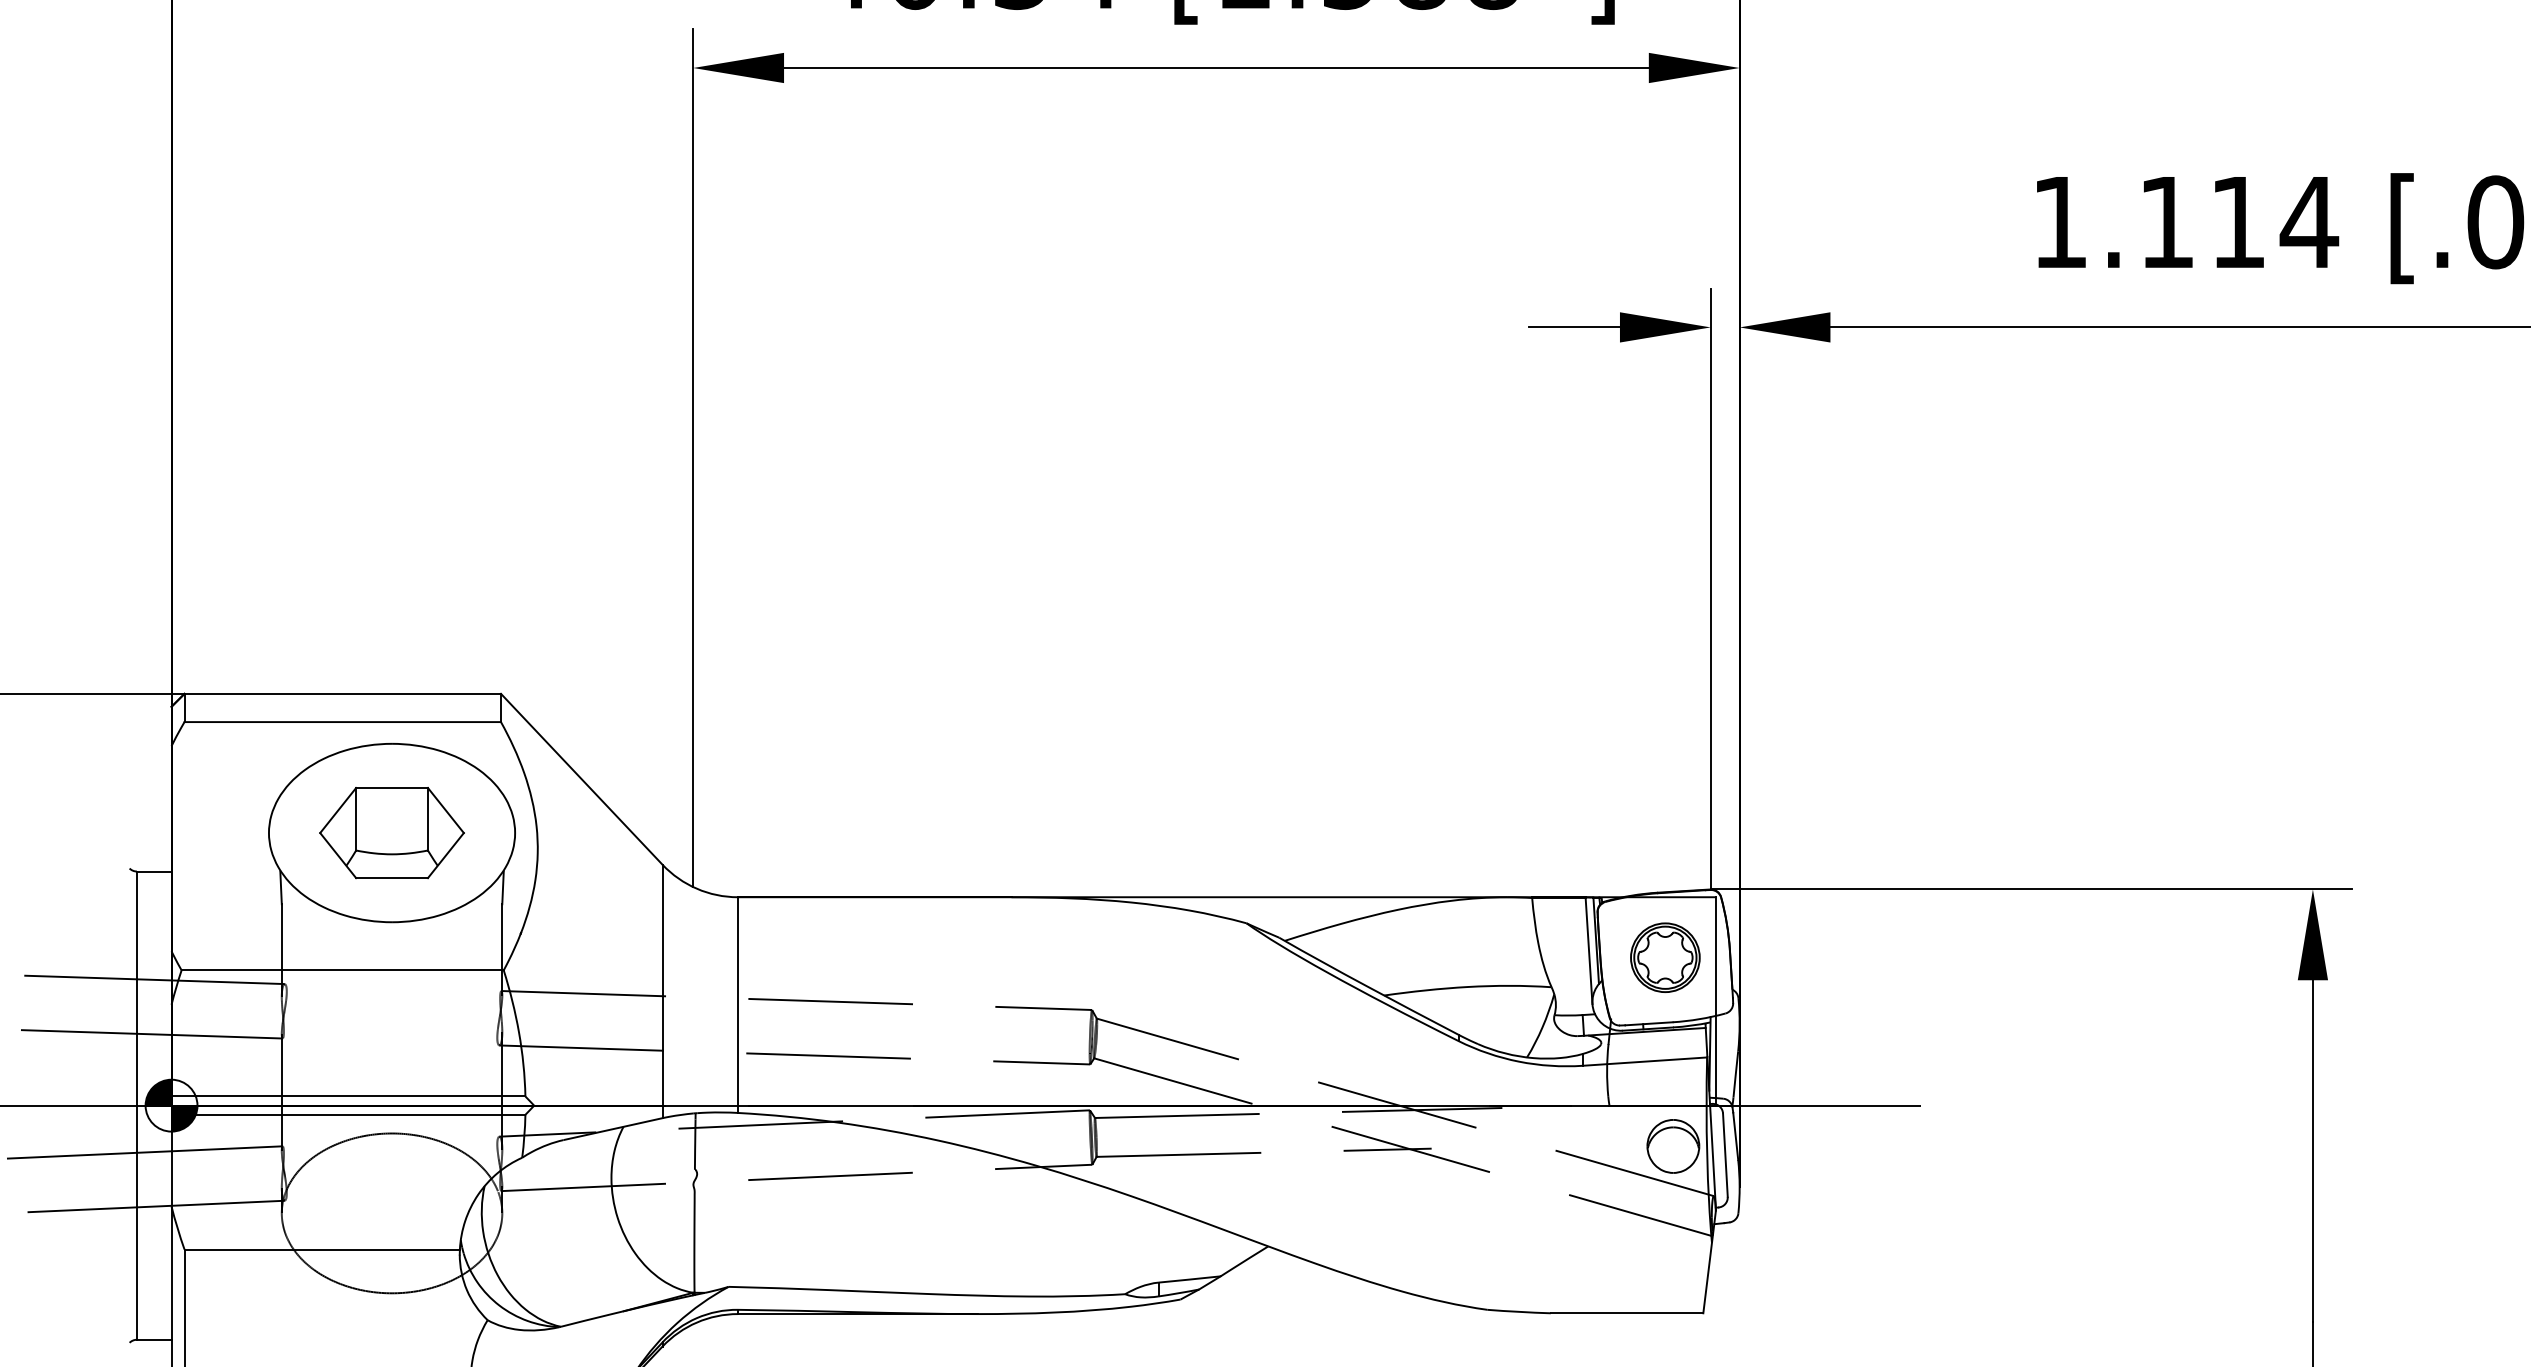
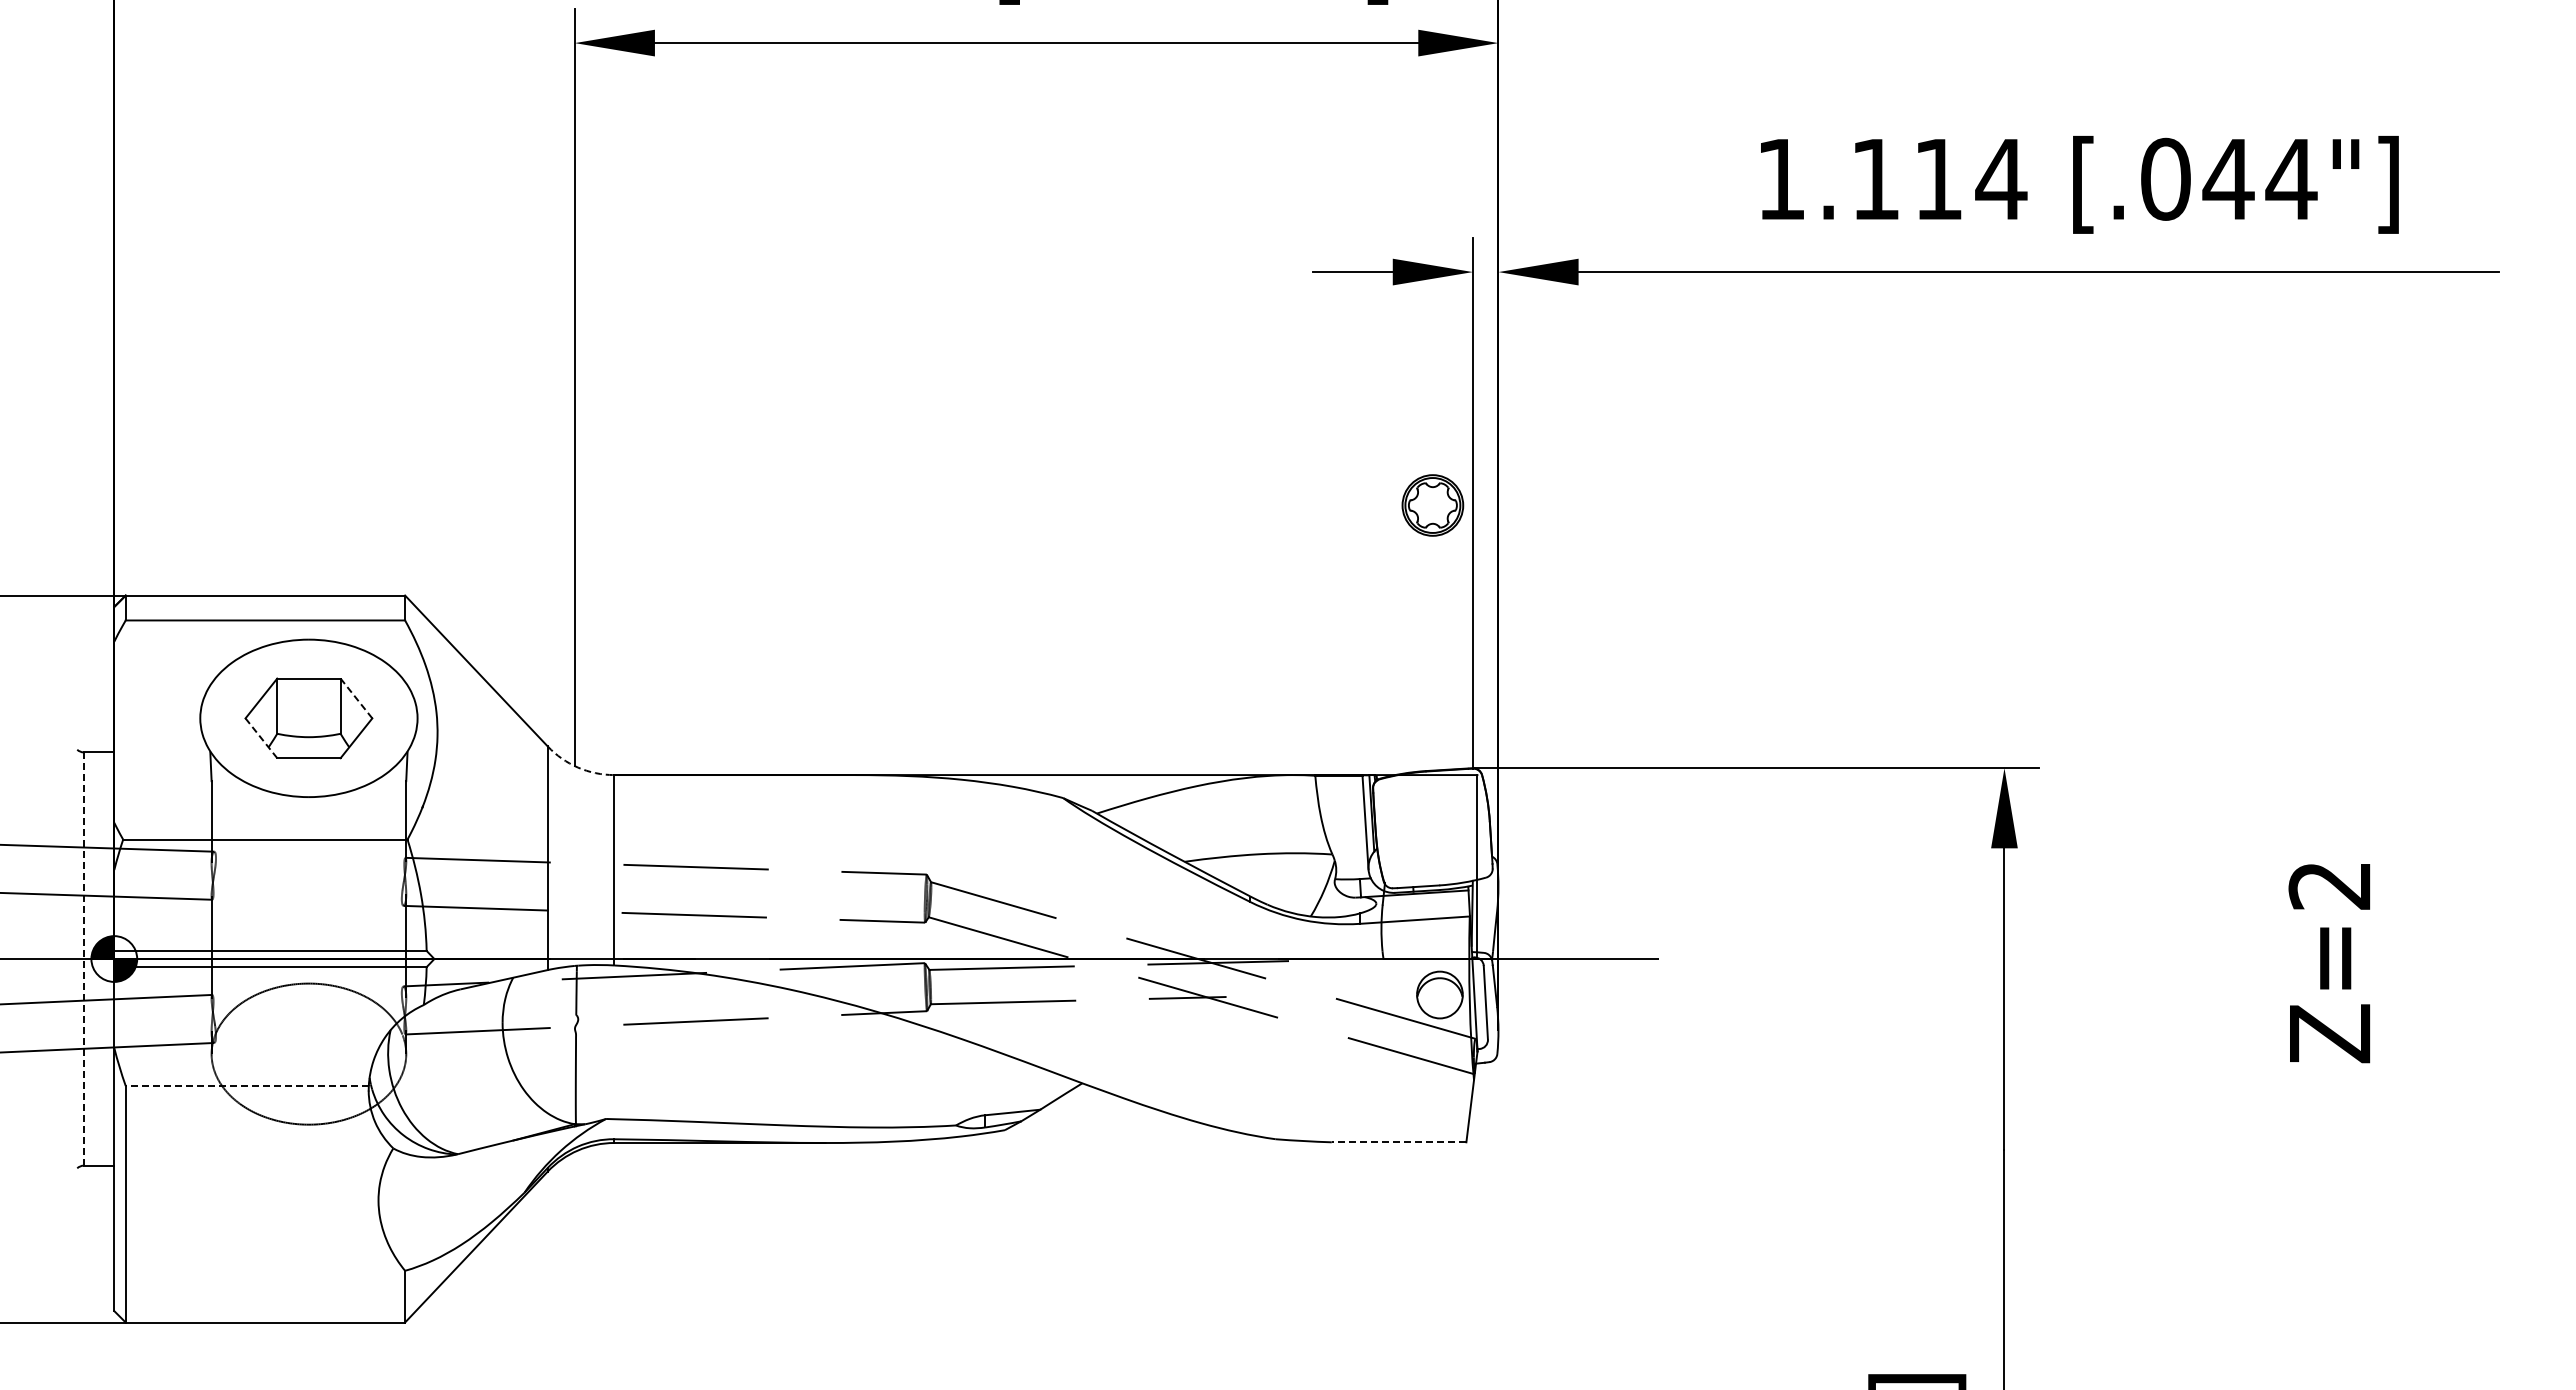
line: (445, 810) -> (356, 698), solid -> dashed
line: (338, 855) -> (261, 738), solid -> dashed
arc: (697, 888) -> (578, 767), solid -> dashed
part: (1664, 957) -> (1432, 505), moved
line: (136, 1106) -> (83, 959), solid -> dashed
line: (322, 1250) -> (247, 1086), solid -> dashed
line: (1626, 1313) -> (1398, 1142), solid -> dashed

